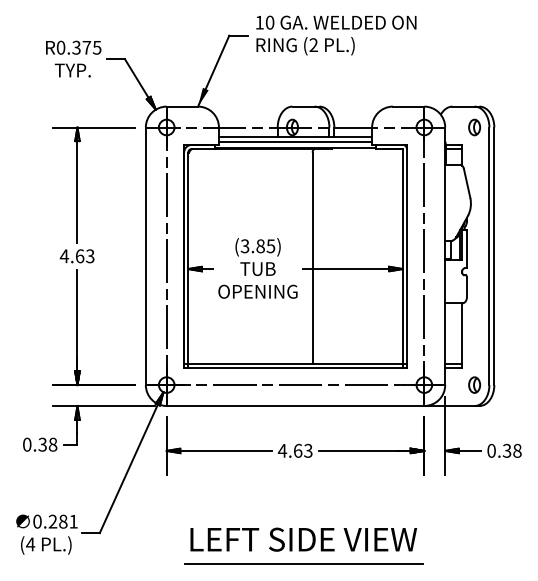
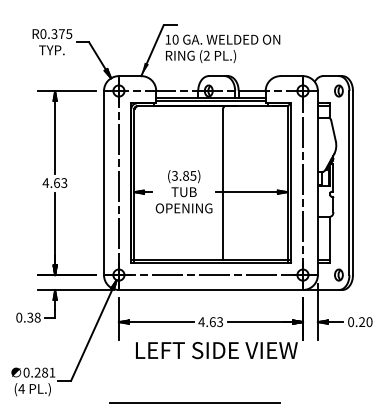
text: (336, 35) -> (223, 48), moved
text: (511, 450) -> (365, 321), 0.38 -> 0.20
text: (303, 539) -> (216, 350), moved
line: (303, 563) -> (194, 402), moved

